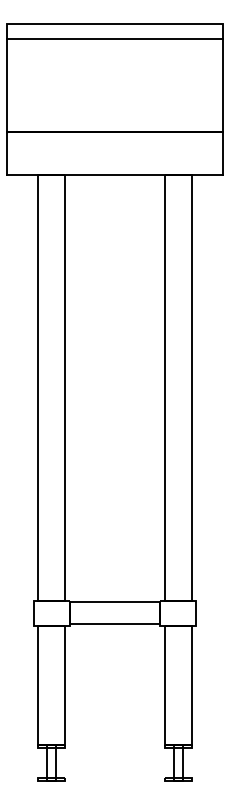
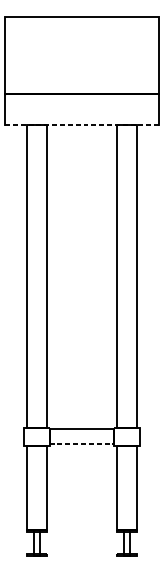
line: (114, 38) -> (81, 27), removed
line: (114, 175) -> (81, 124), solid -> dashed
line: (115, 624) -> (82, 444), solid -> dashed

